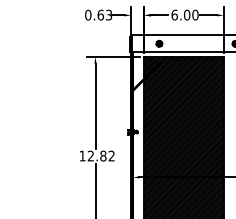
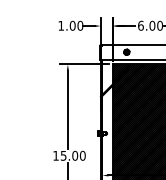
text: (98, 14) -> (70, 25), 0.63 -> 1.00
text: (100, 155) -> (72, 155), 12.82 -> 15.00

